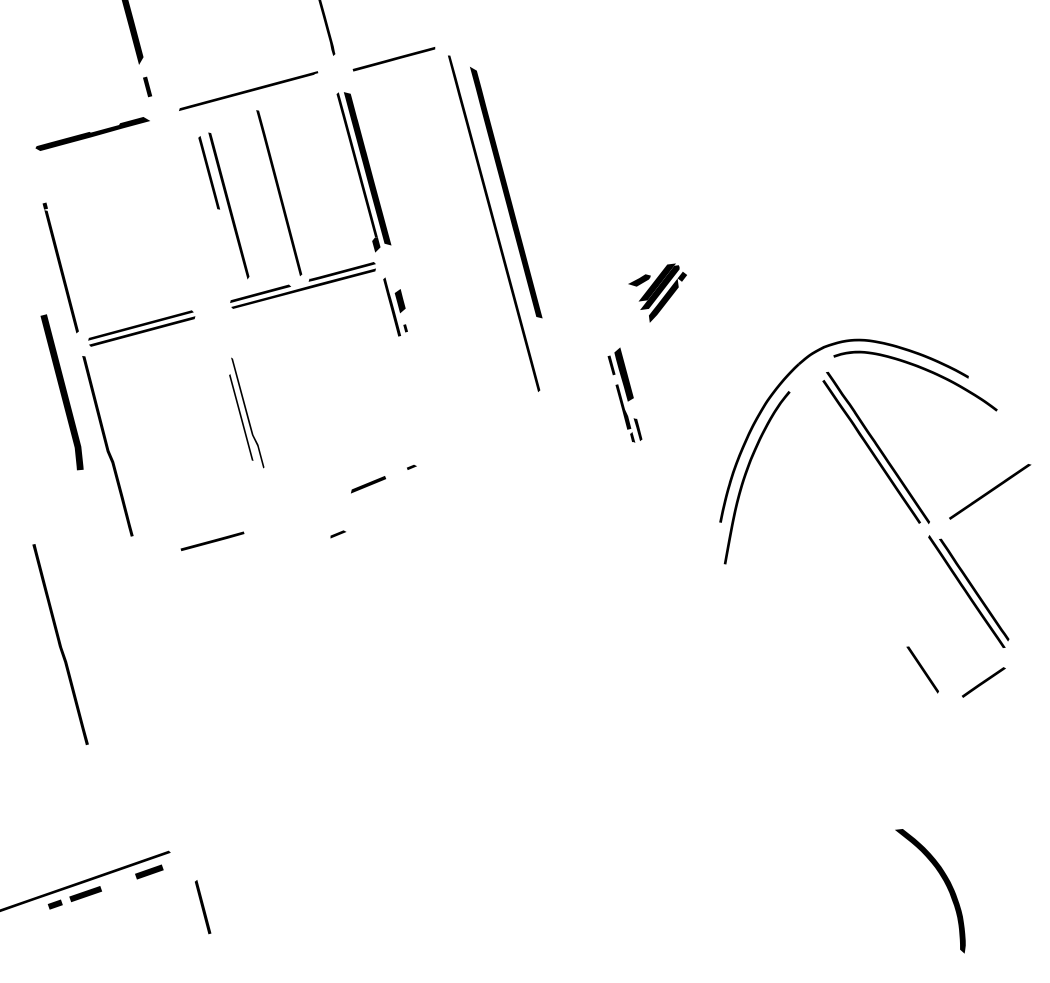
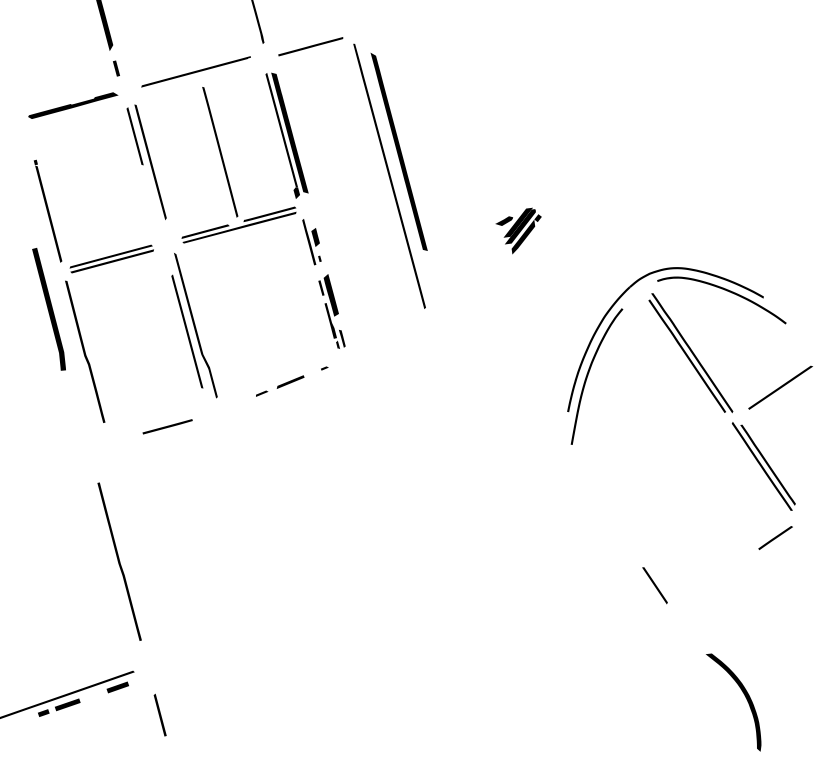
part: (223, 205) -> (146, 162), moved
part: (624, 394) -> (331, 311), moved
part: (246, 412) -> (194, 325), size x1.67
line: (338, 534) -> (262, 393), moved
part: (60, 644) -> (119, 561), moved
line: (922, 669) -> (654, 585), moved

